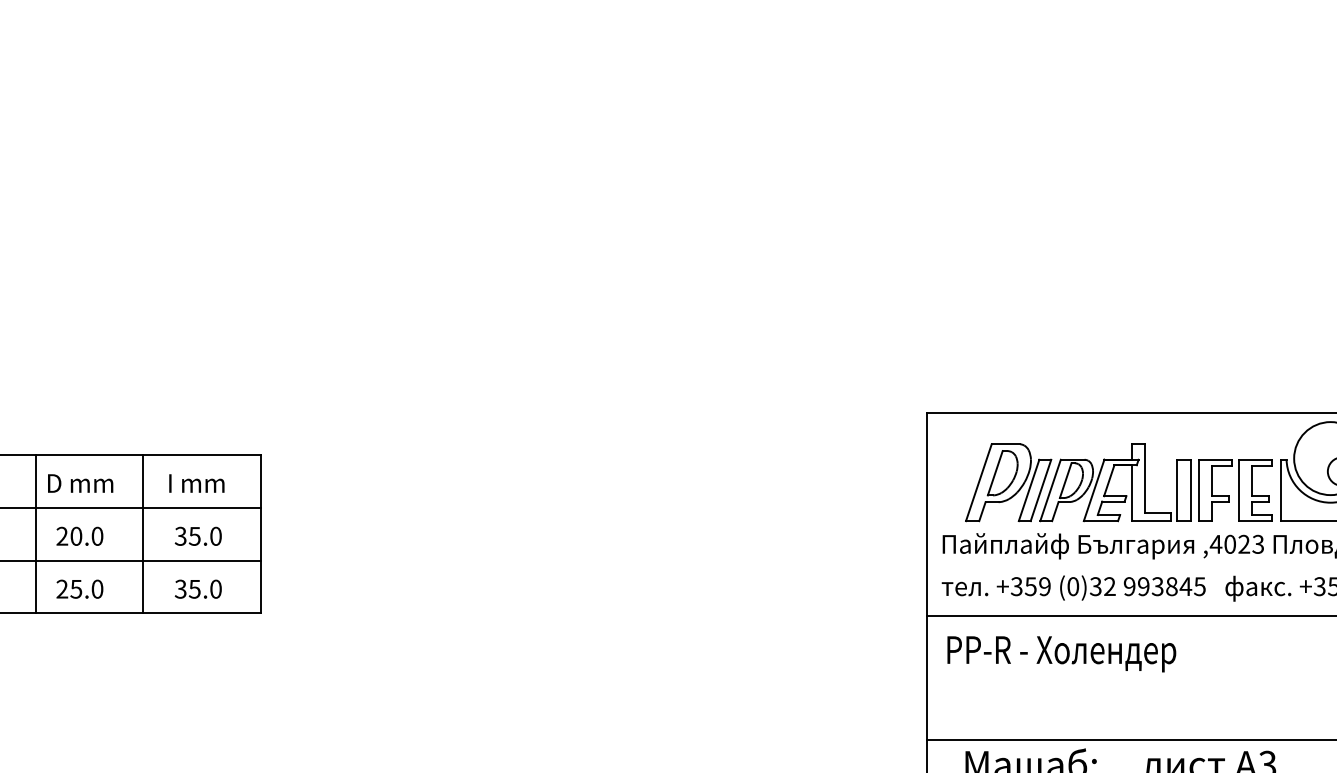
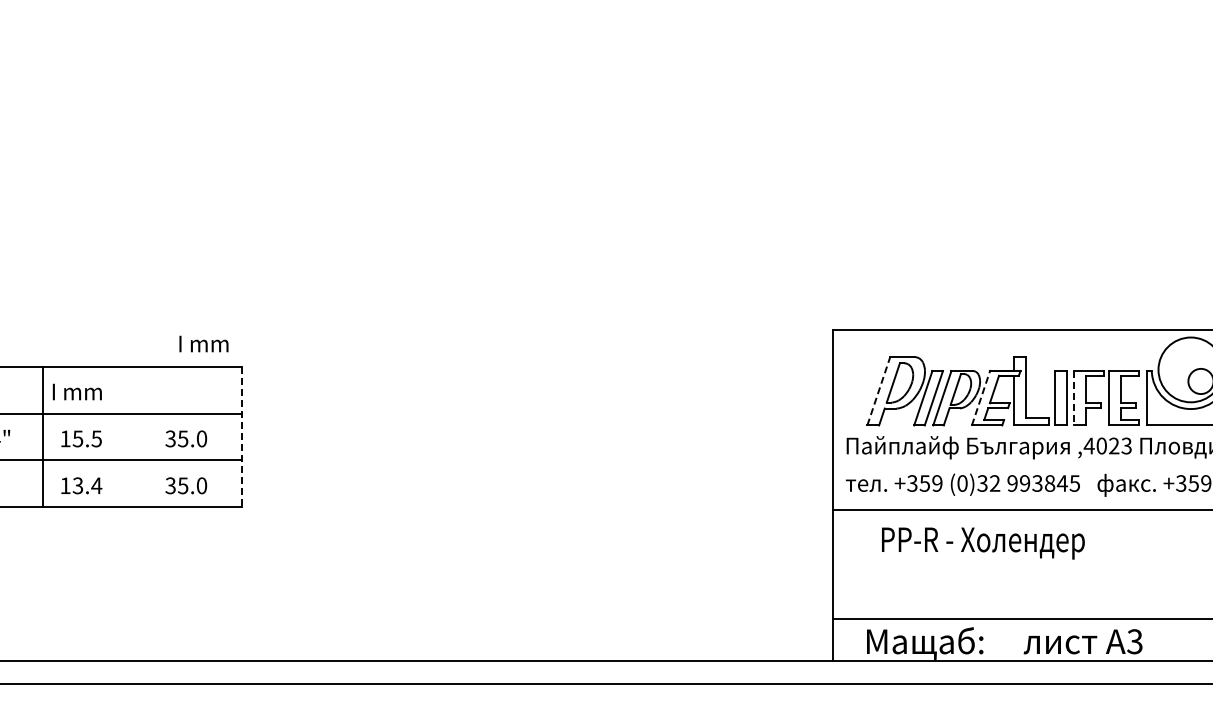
text: (81, 482) -> (82, 391), D mm -> I mm
text: (196, 482) -> (203, 343), moved
line: (978, 482) -> (878, 391), solid -> dashed
line: (1094, 490) -> (981, 398), solid -> dashed
line: (1199, 490) -> (1074, 398), solid -> dashed
line: (143, 533) -> (137, 436), removed
line: (260, 534) -> (241, 437), solid -> dashed
text: (79, 535) -> (80, 438), 20.0 -> 15.5
text: (80, 588) -> (81, 485), 25.0 -> 13.4
text: (1061, 654) -> (983, 543), moved

